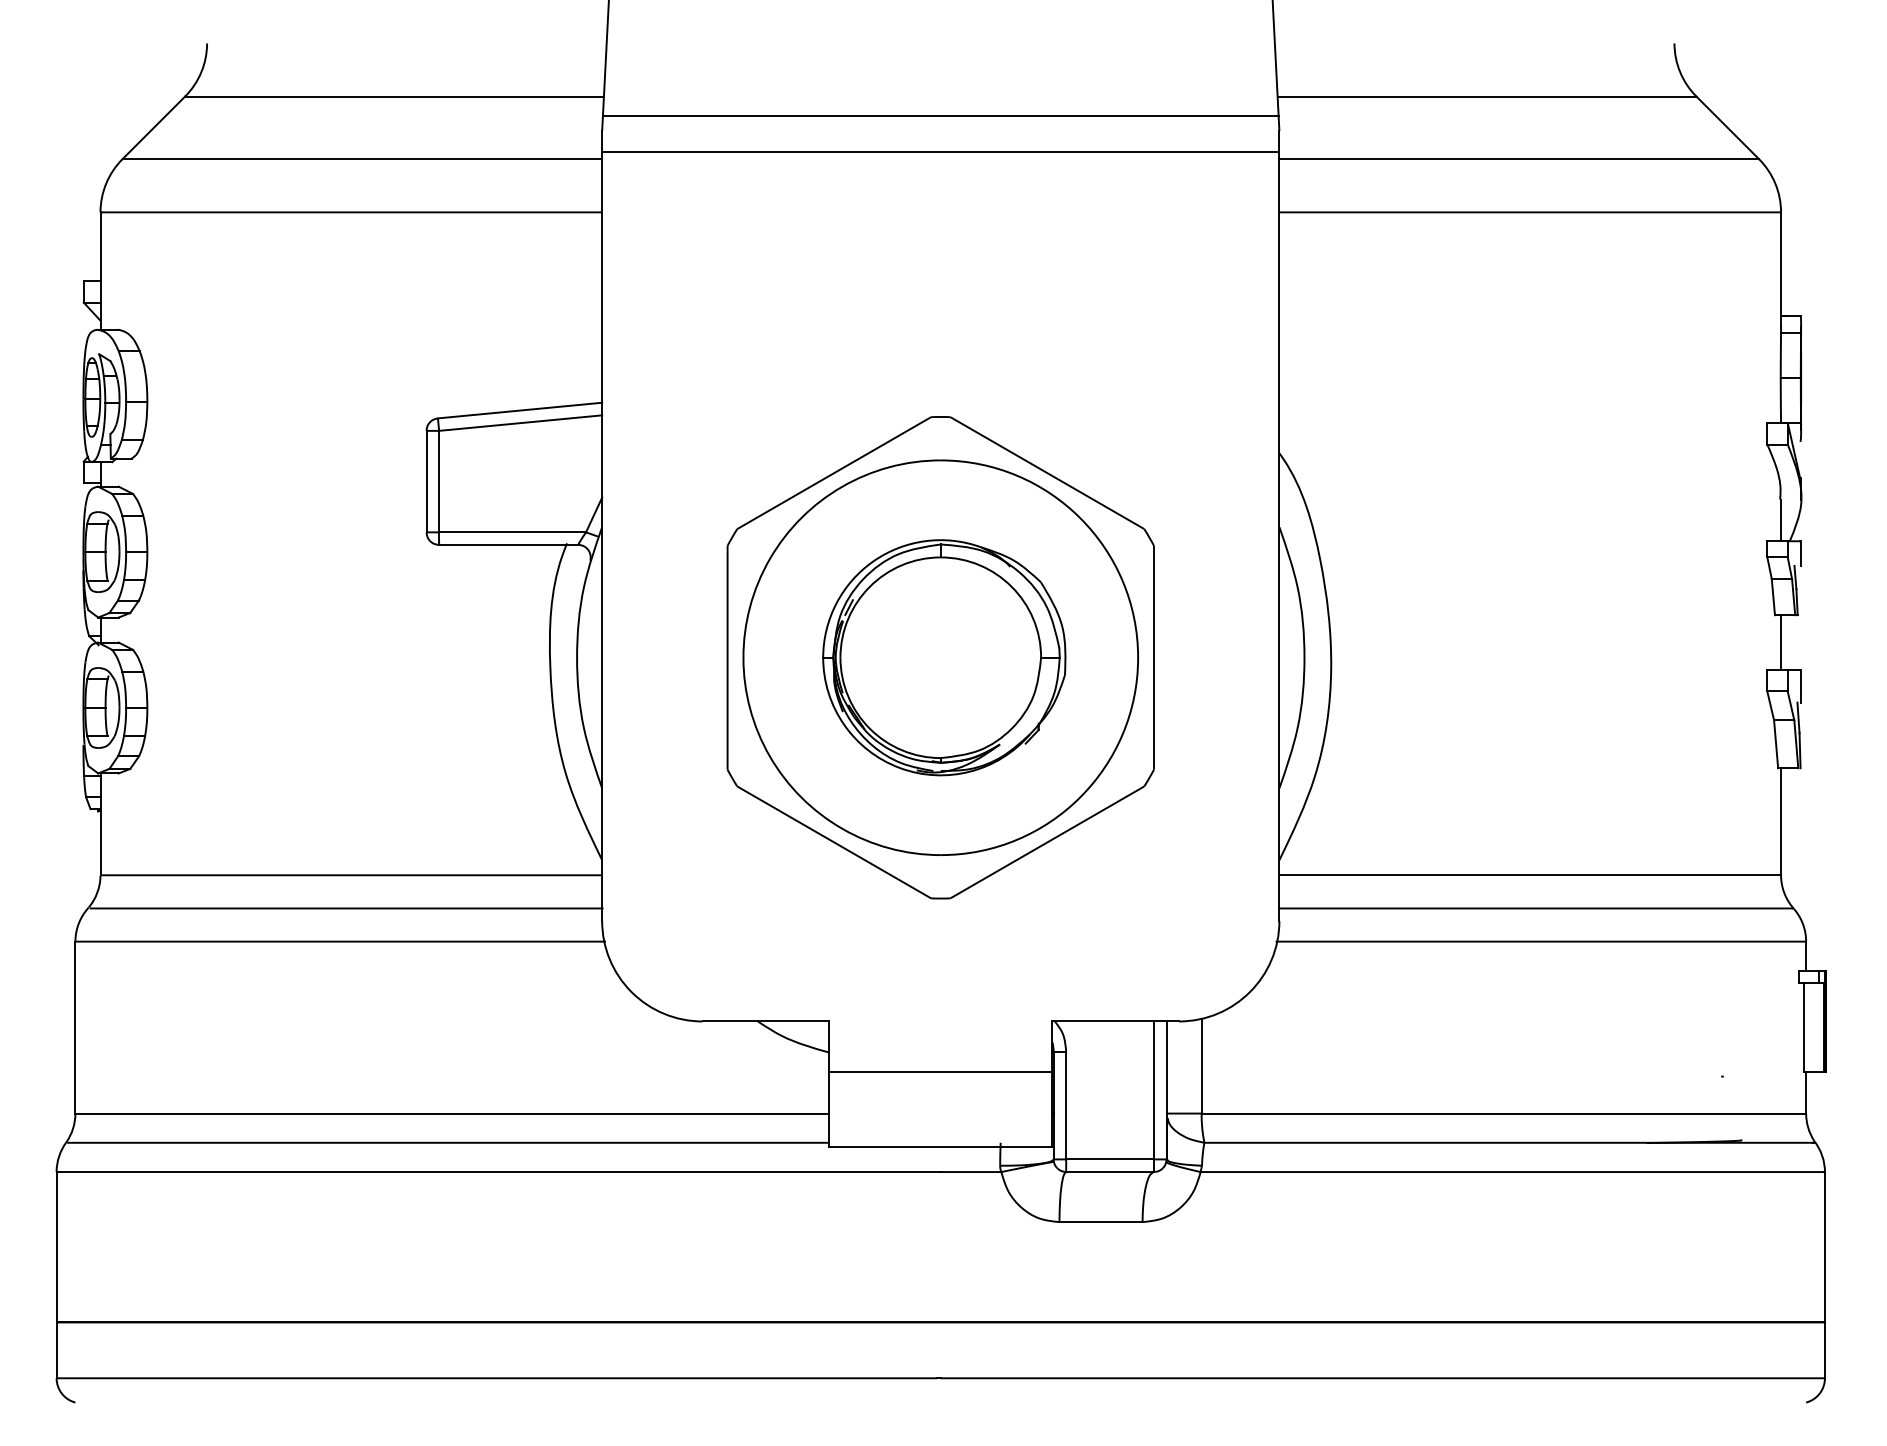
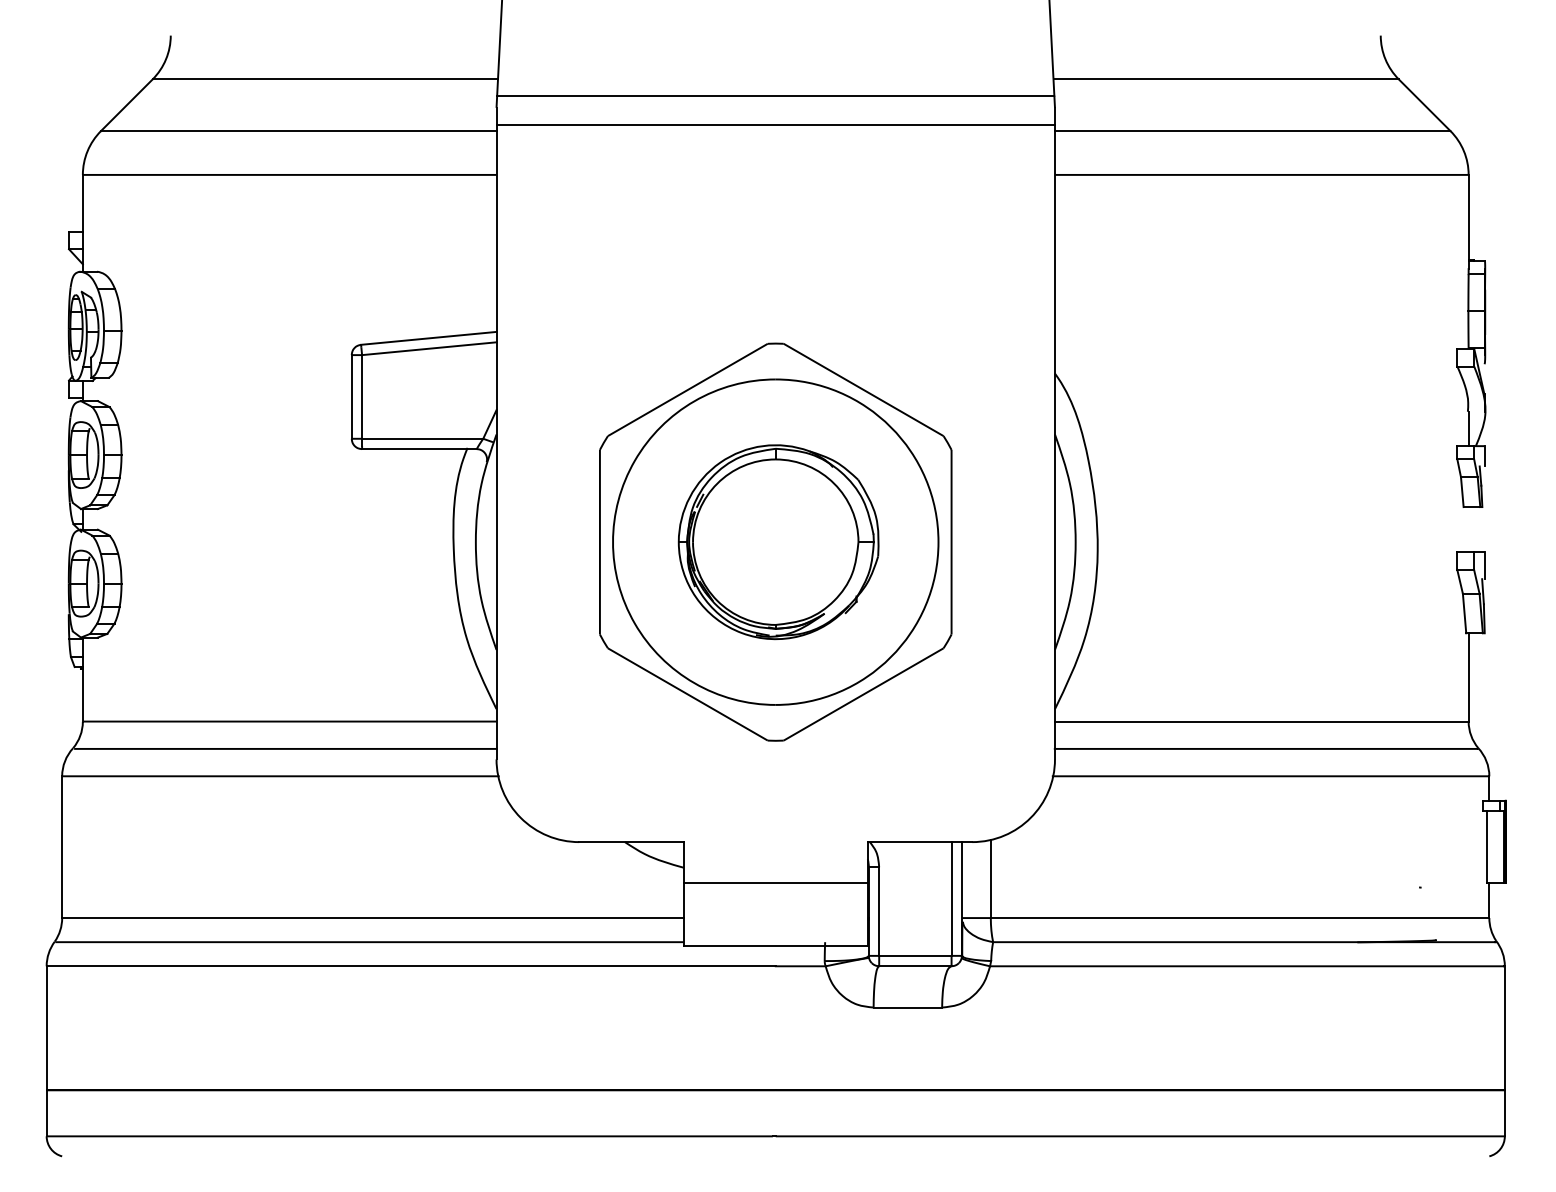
line: (1781, 642) -> (1469, 529), removed

